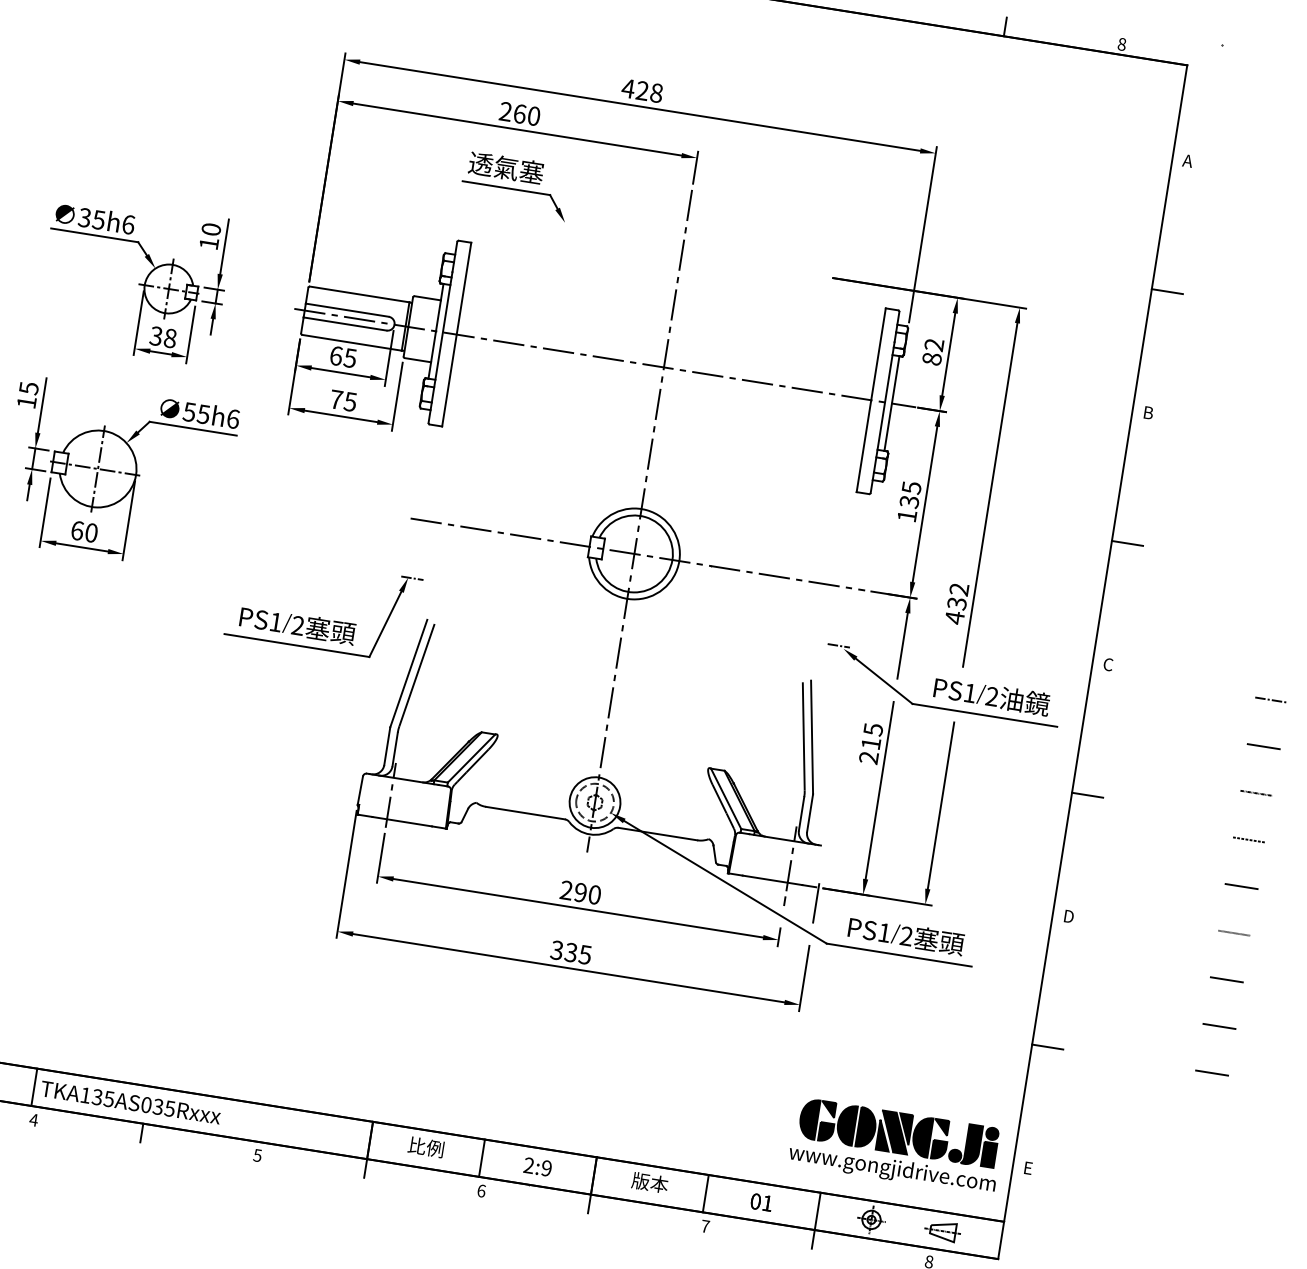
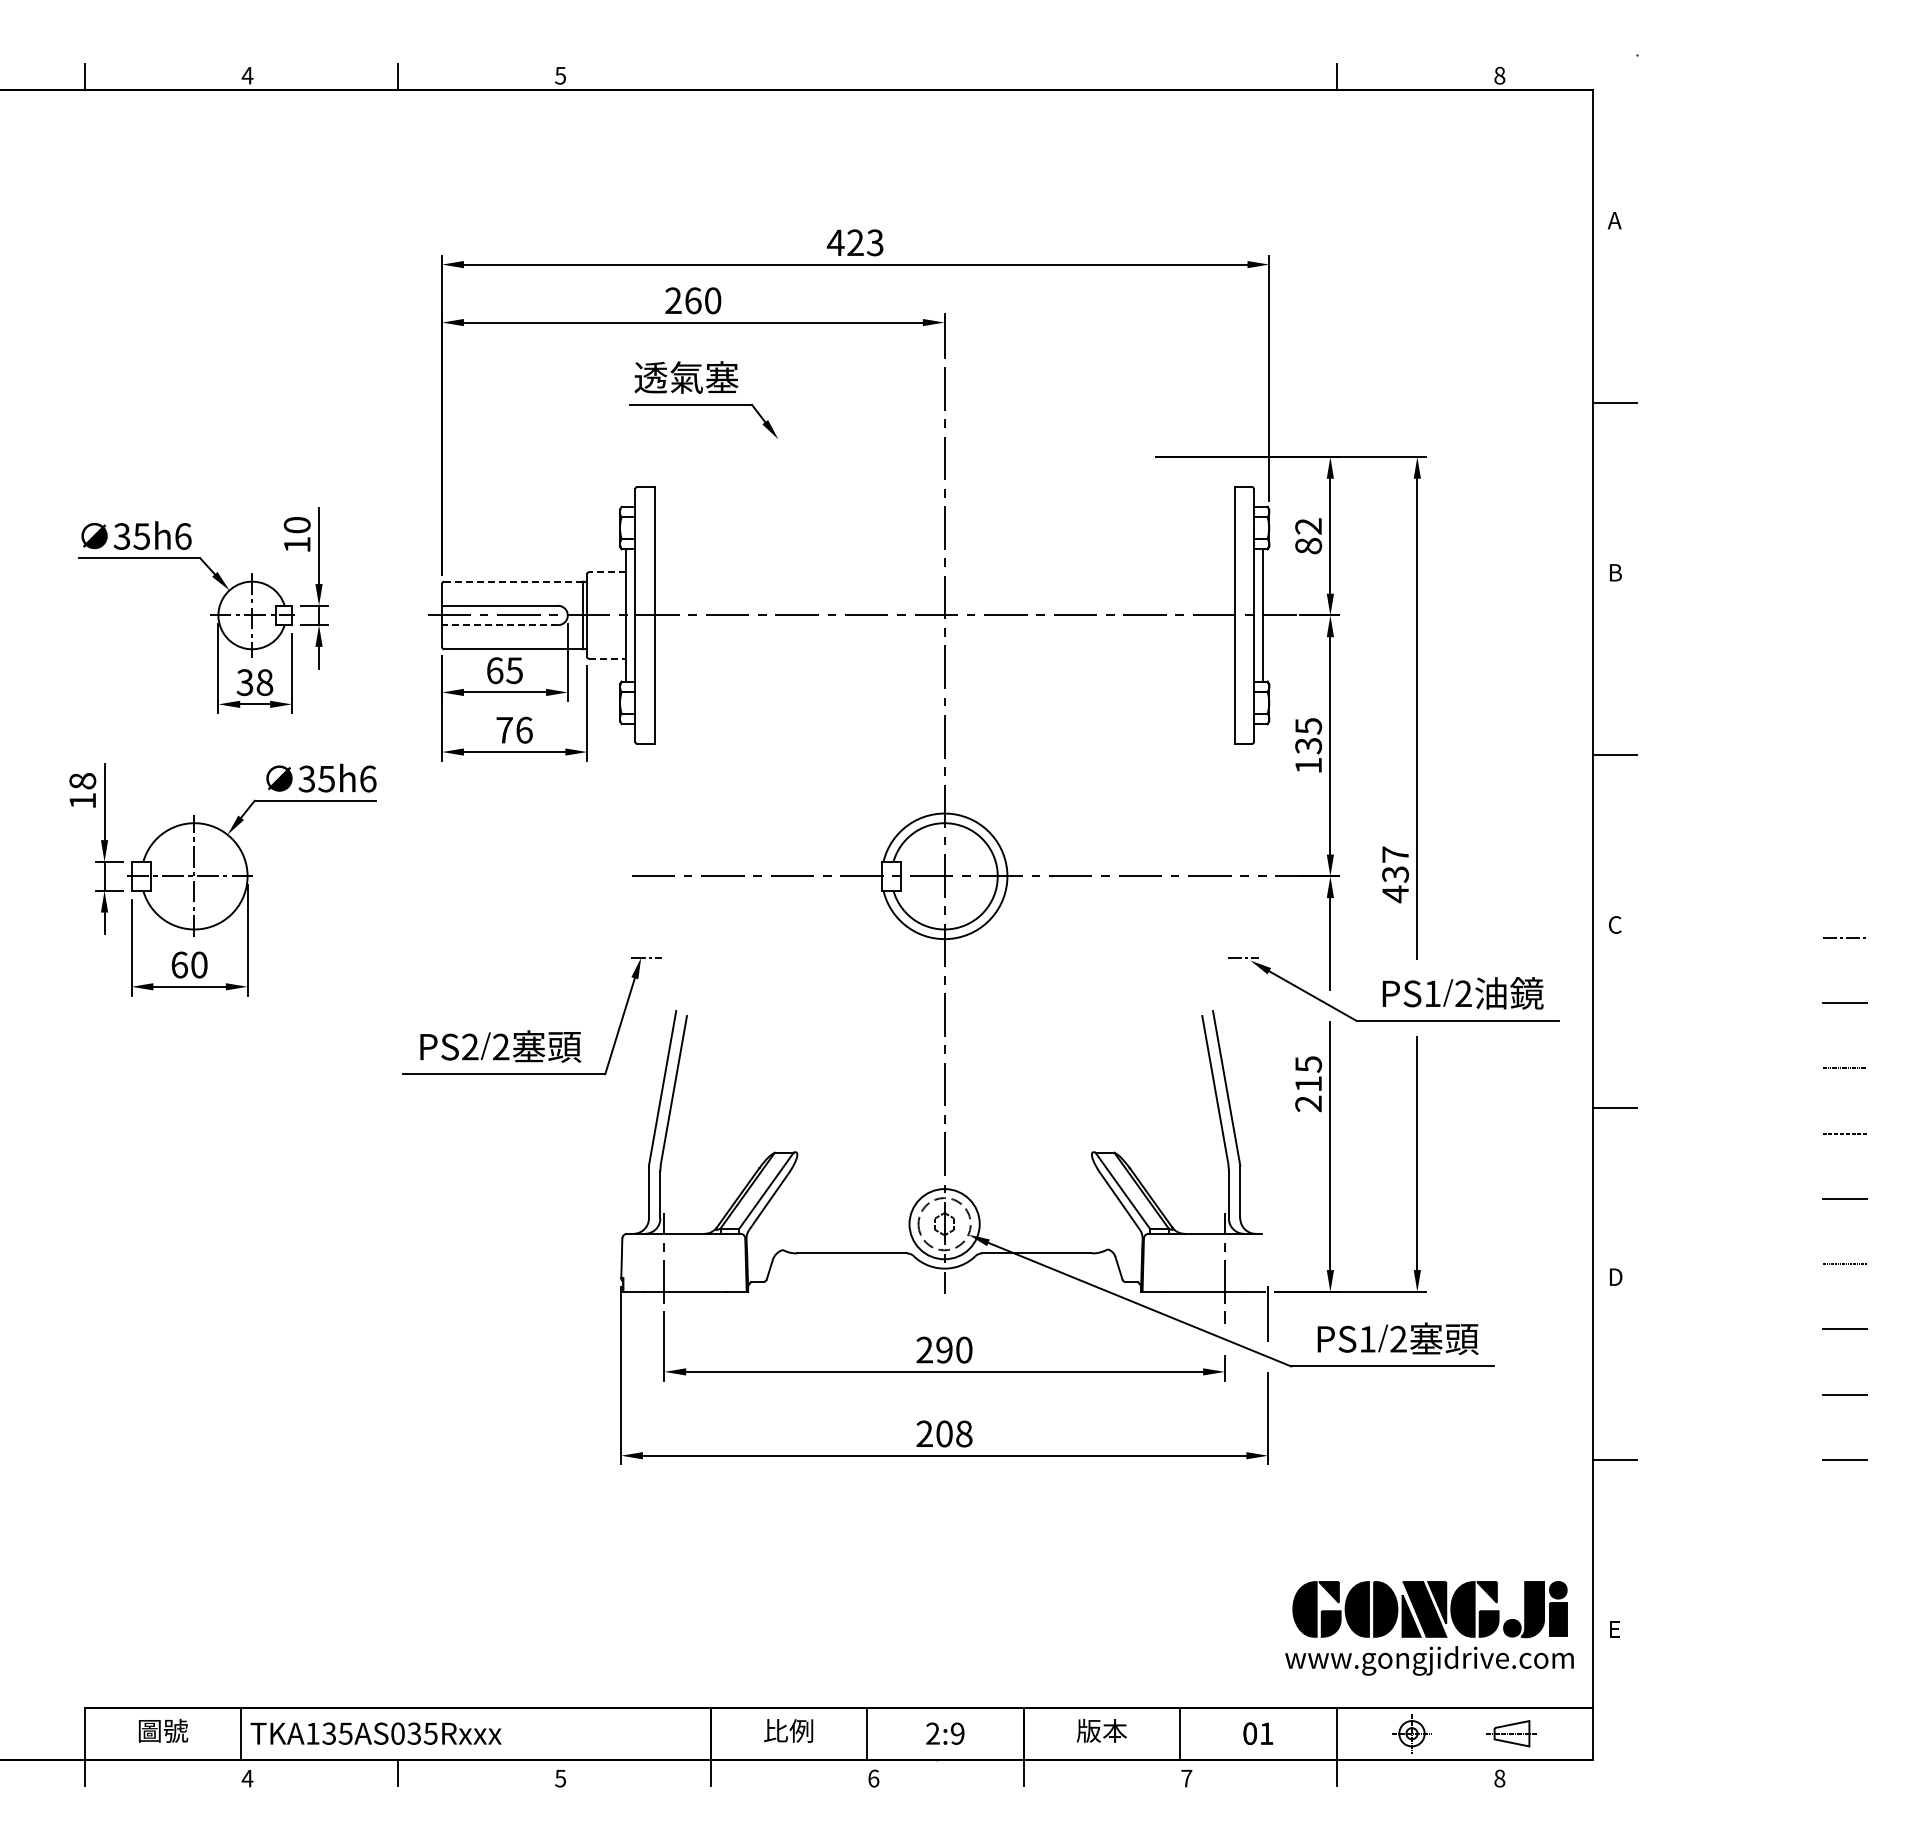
text: (656, 92) -> (874, 242), 428 -> 423
line: (359, 294) -> (513, 581), solid -> dashed
line: (427, 298) -> (606, 572), solid -> dashed
line: (345, 324) -> (500, 625), solid -> dashed
line: (418, 360) -> (607, 658), solid -> dashed
text: (28, 388) -> (82, 781), 15 -> 18
text: (349, 401) -> (523, 729), 75 -> 76
text: (189, 411) -> (306, 778), 55h6 -> 35h6
text: (959, 589) -> (1395, 854), 432 -> 437
text: (276, 621) -> (470, 1046), PS1 -> PS2
text: (571, 952) -> (944, 1433), 335 -> 208

